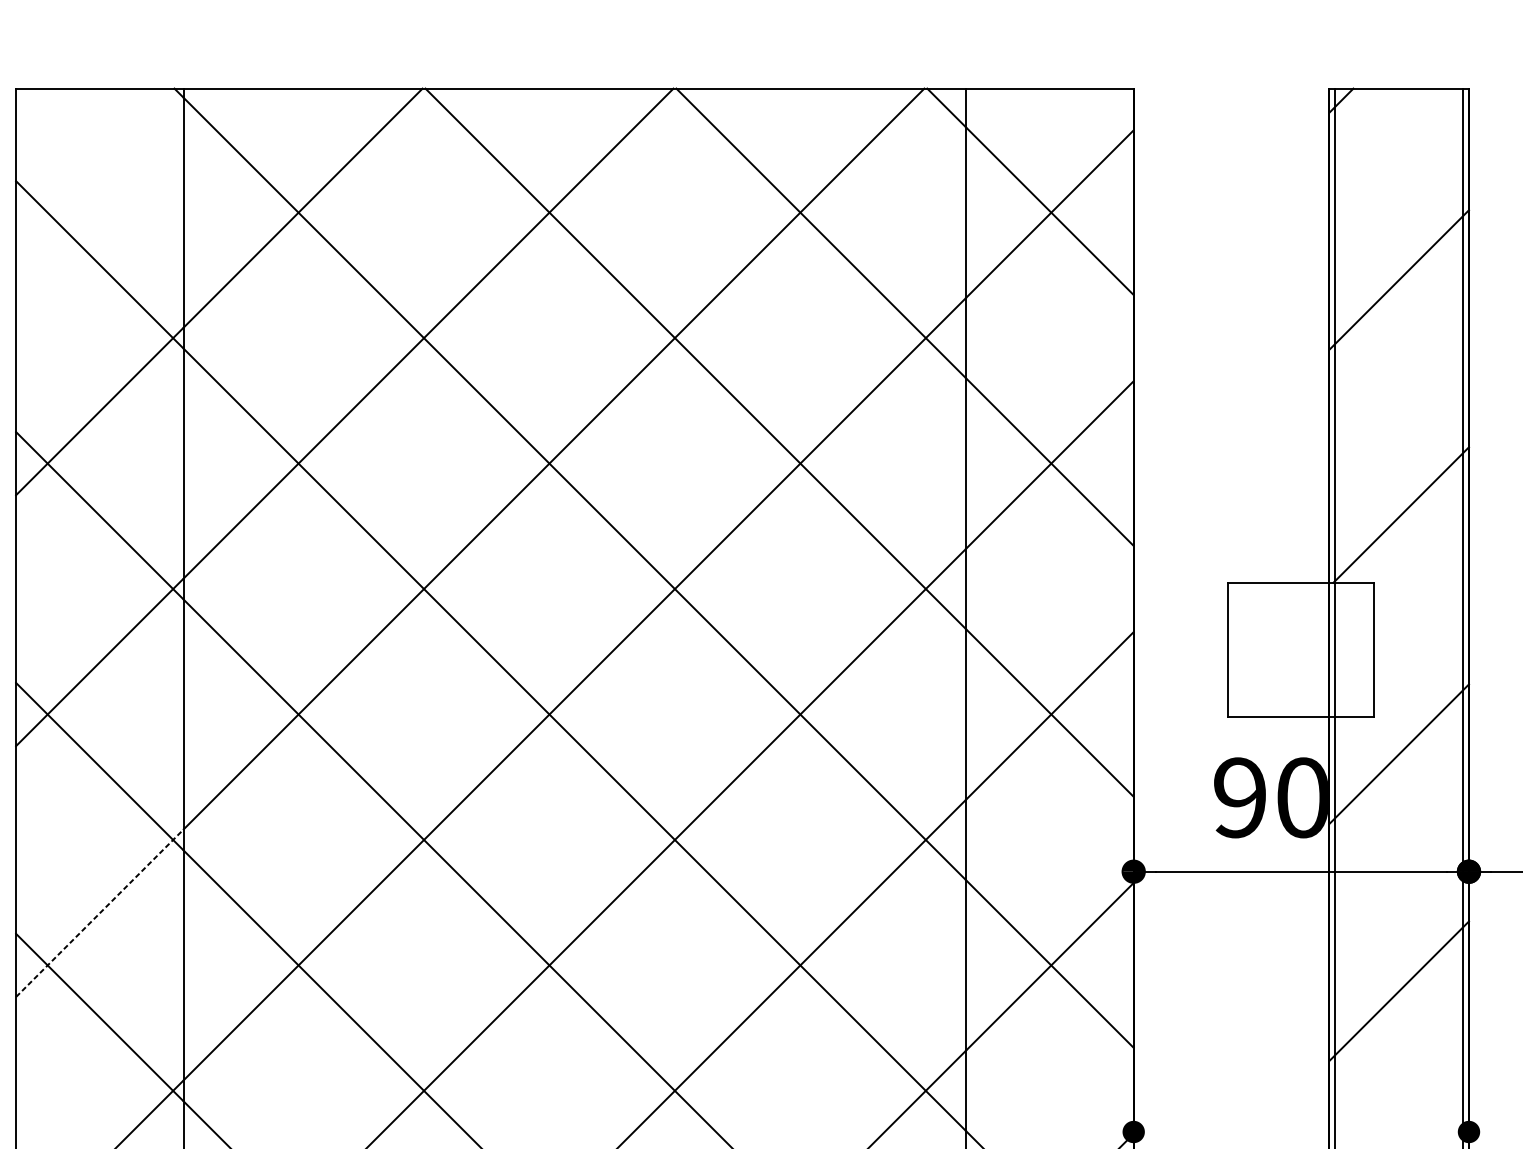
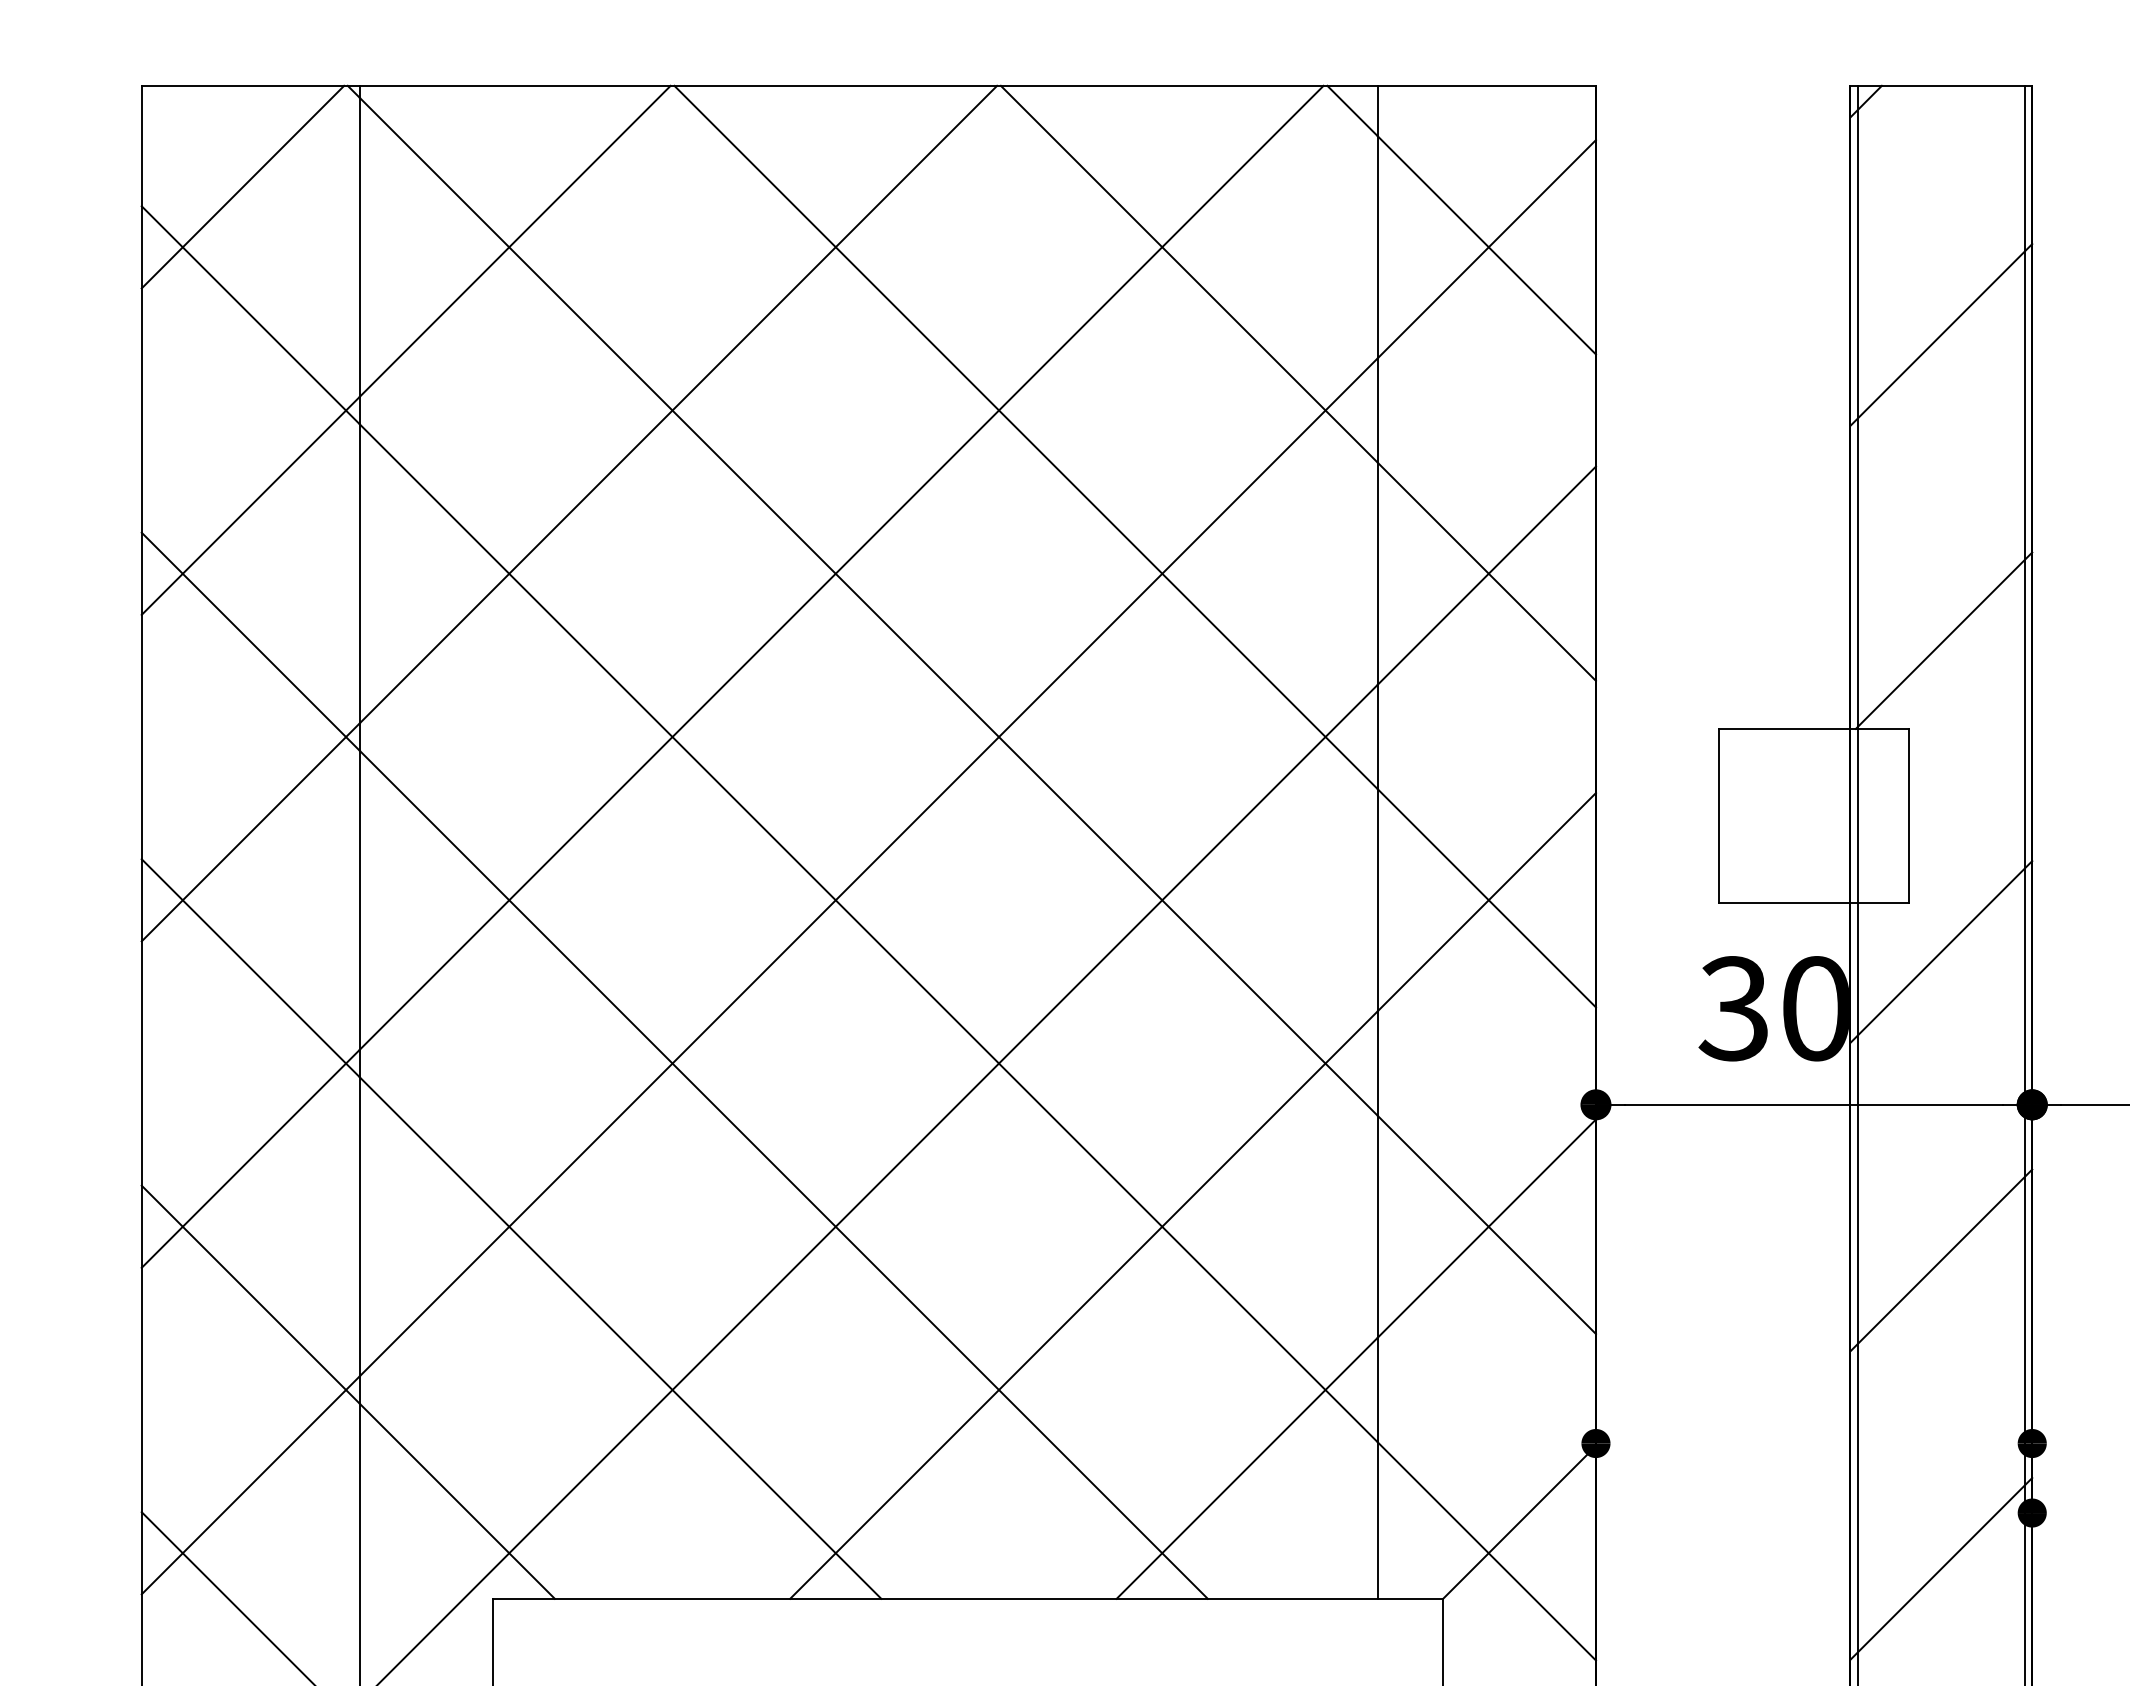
line: (93, 165) -> (242, 186), added
text: (1238, 797) -> (1732, 1008), 90 -> 30
line: (100, 912) -> (251, 1158), dashed -> solid

